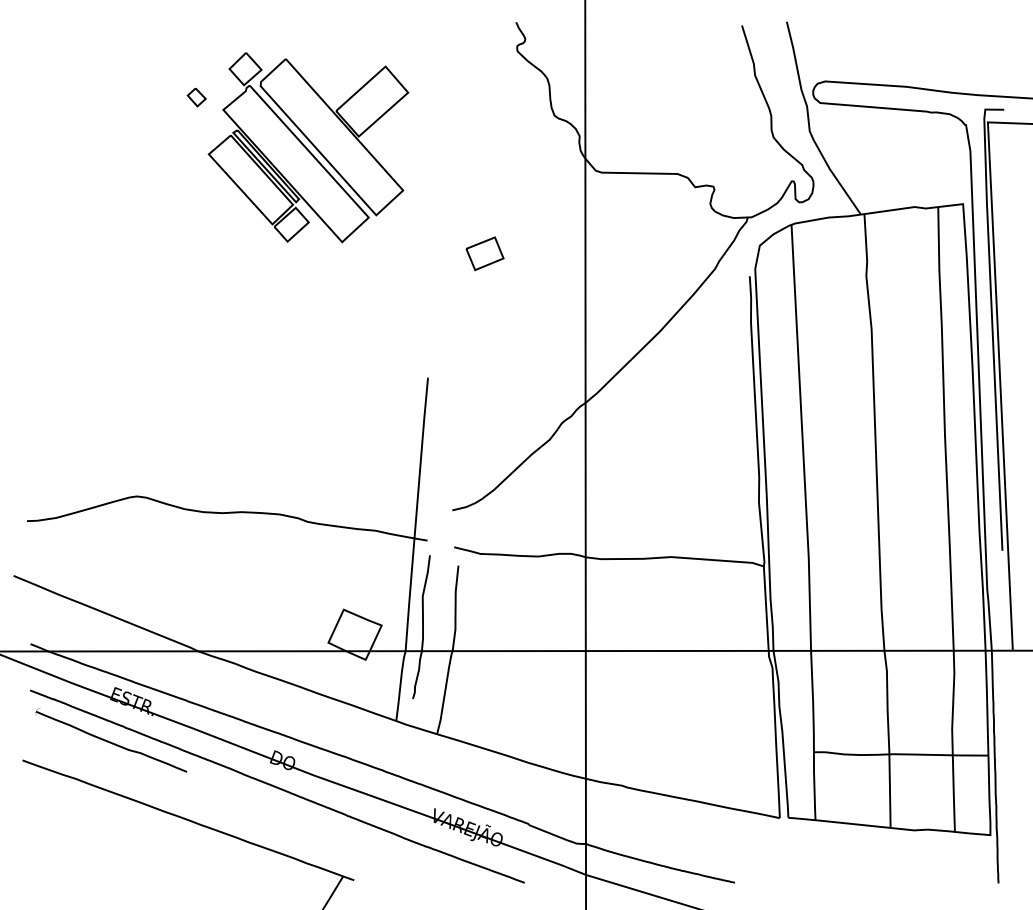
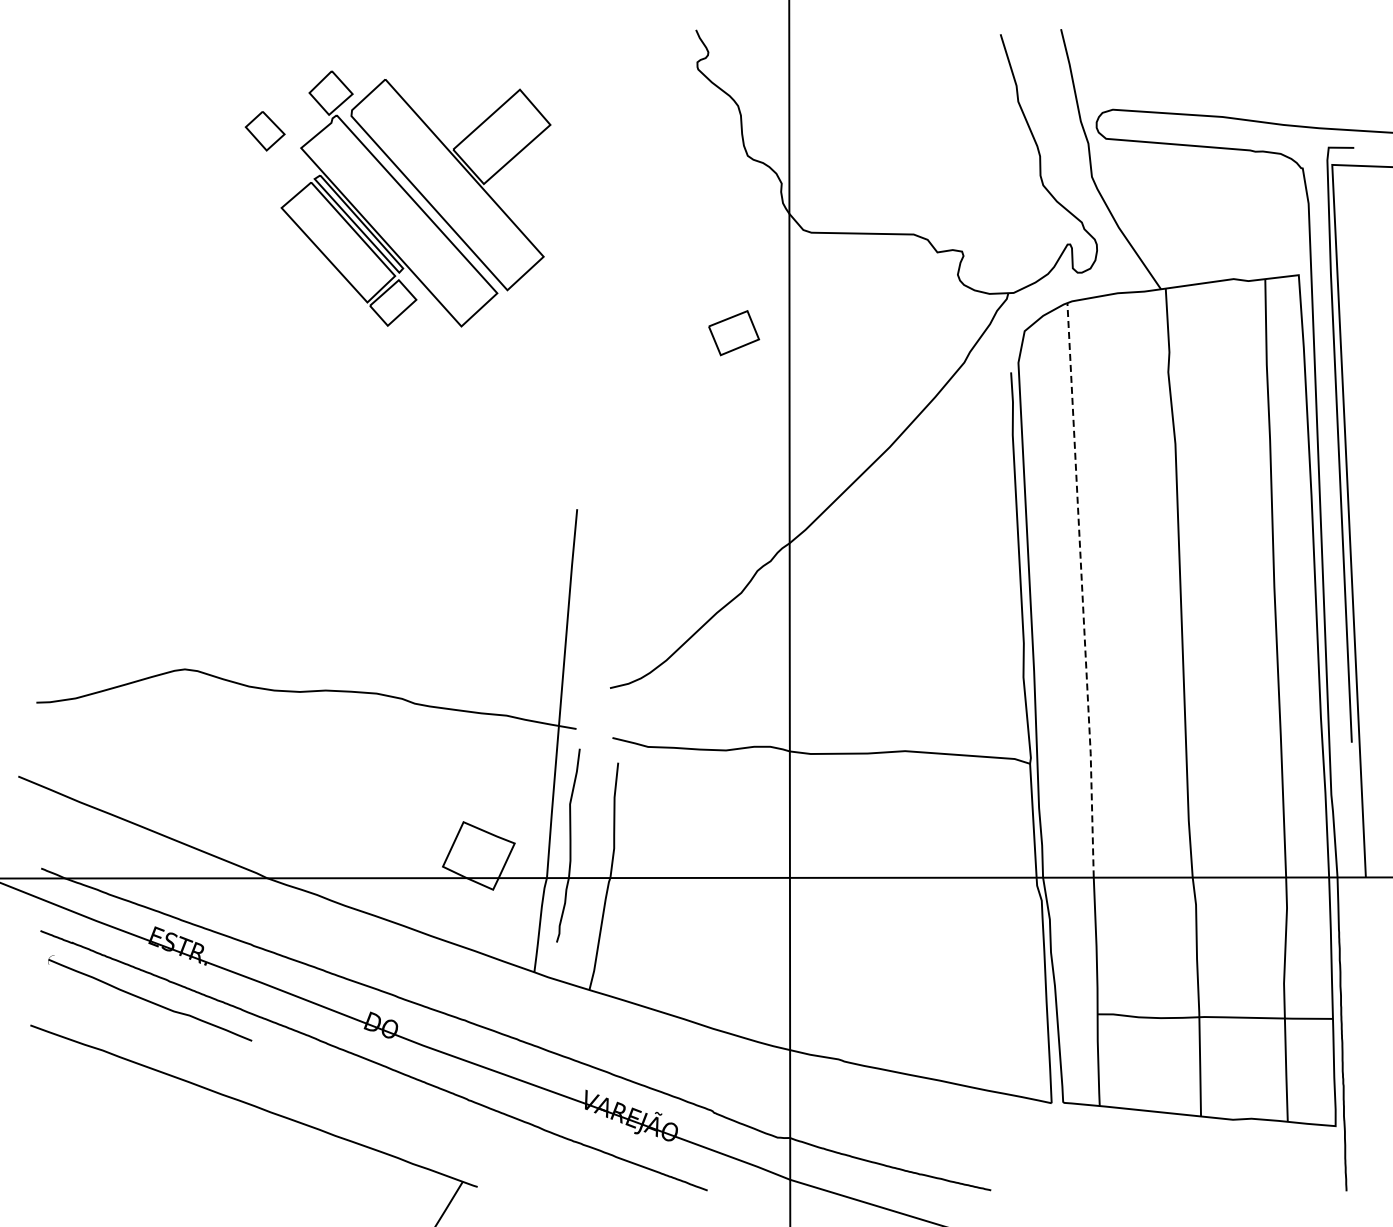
part: (196, 97) -> (265, 131), size x1.6
part: (485, 254) -> (734, 333), moved
line: (802, 437) -> (1082, 590), solid -> dashed

